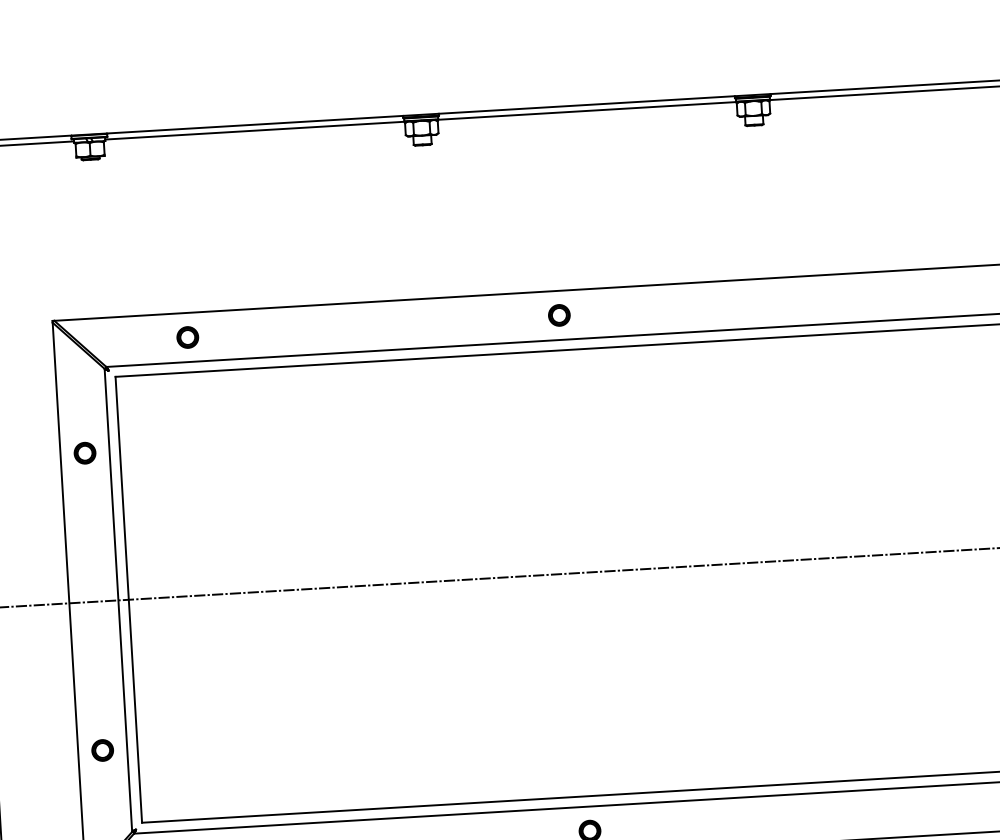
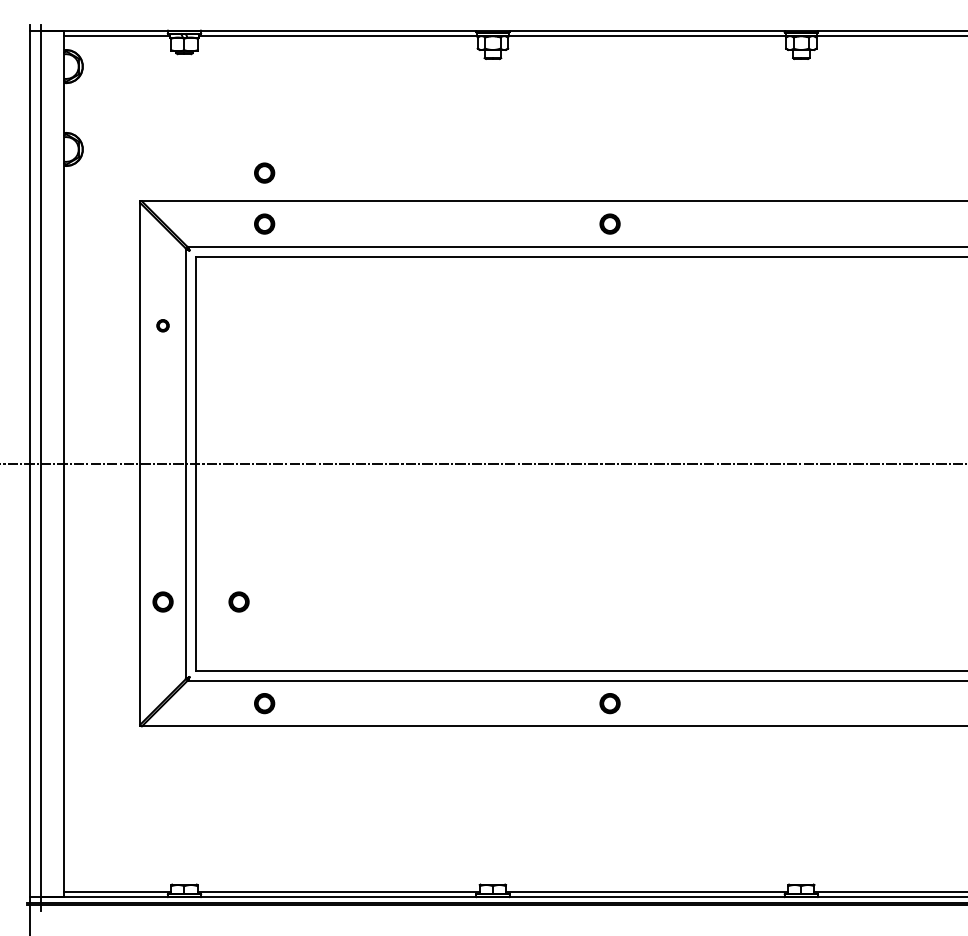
part: (184, 282) -> (264, 172), added
part: (84, 453) -> (162, 325), size x0.6
part: (183, 745) -> (238, 601), added

